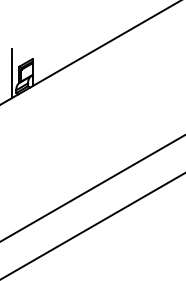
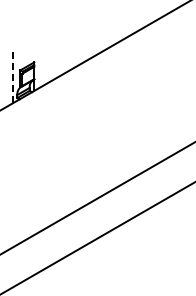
line: (11, 73) -> (12, 77), solid -> dashed

